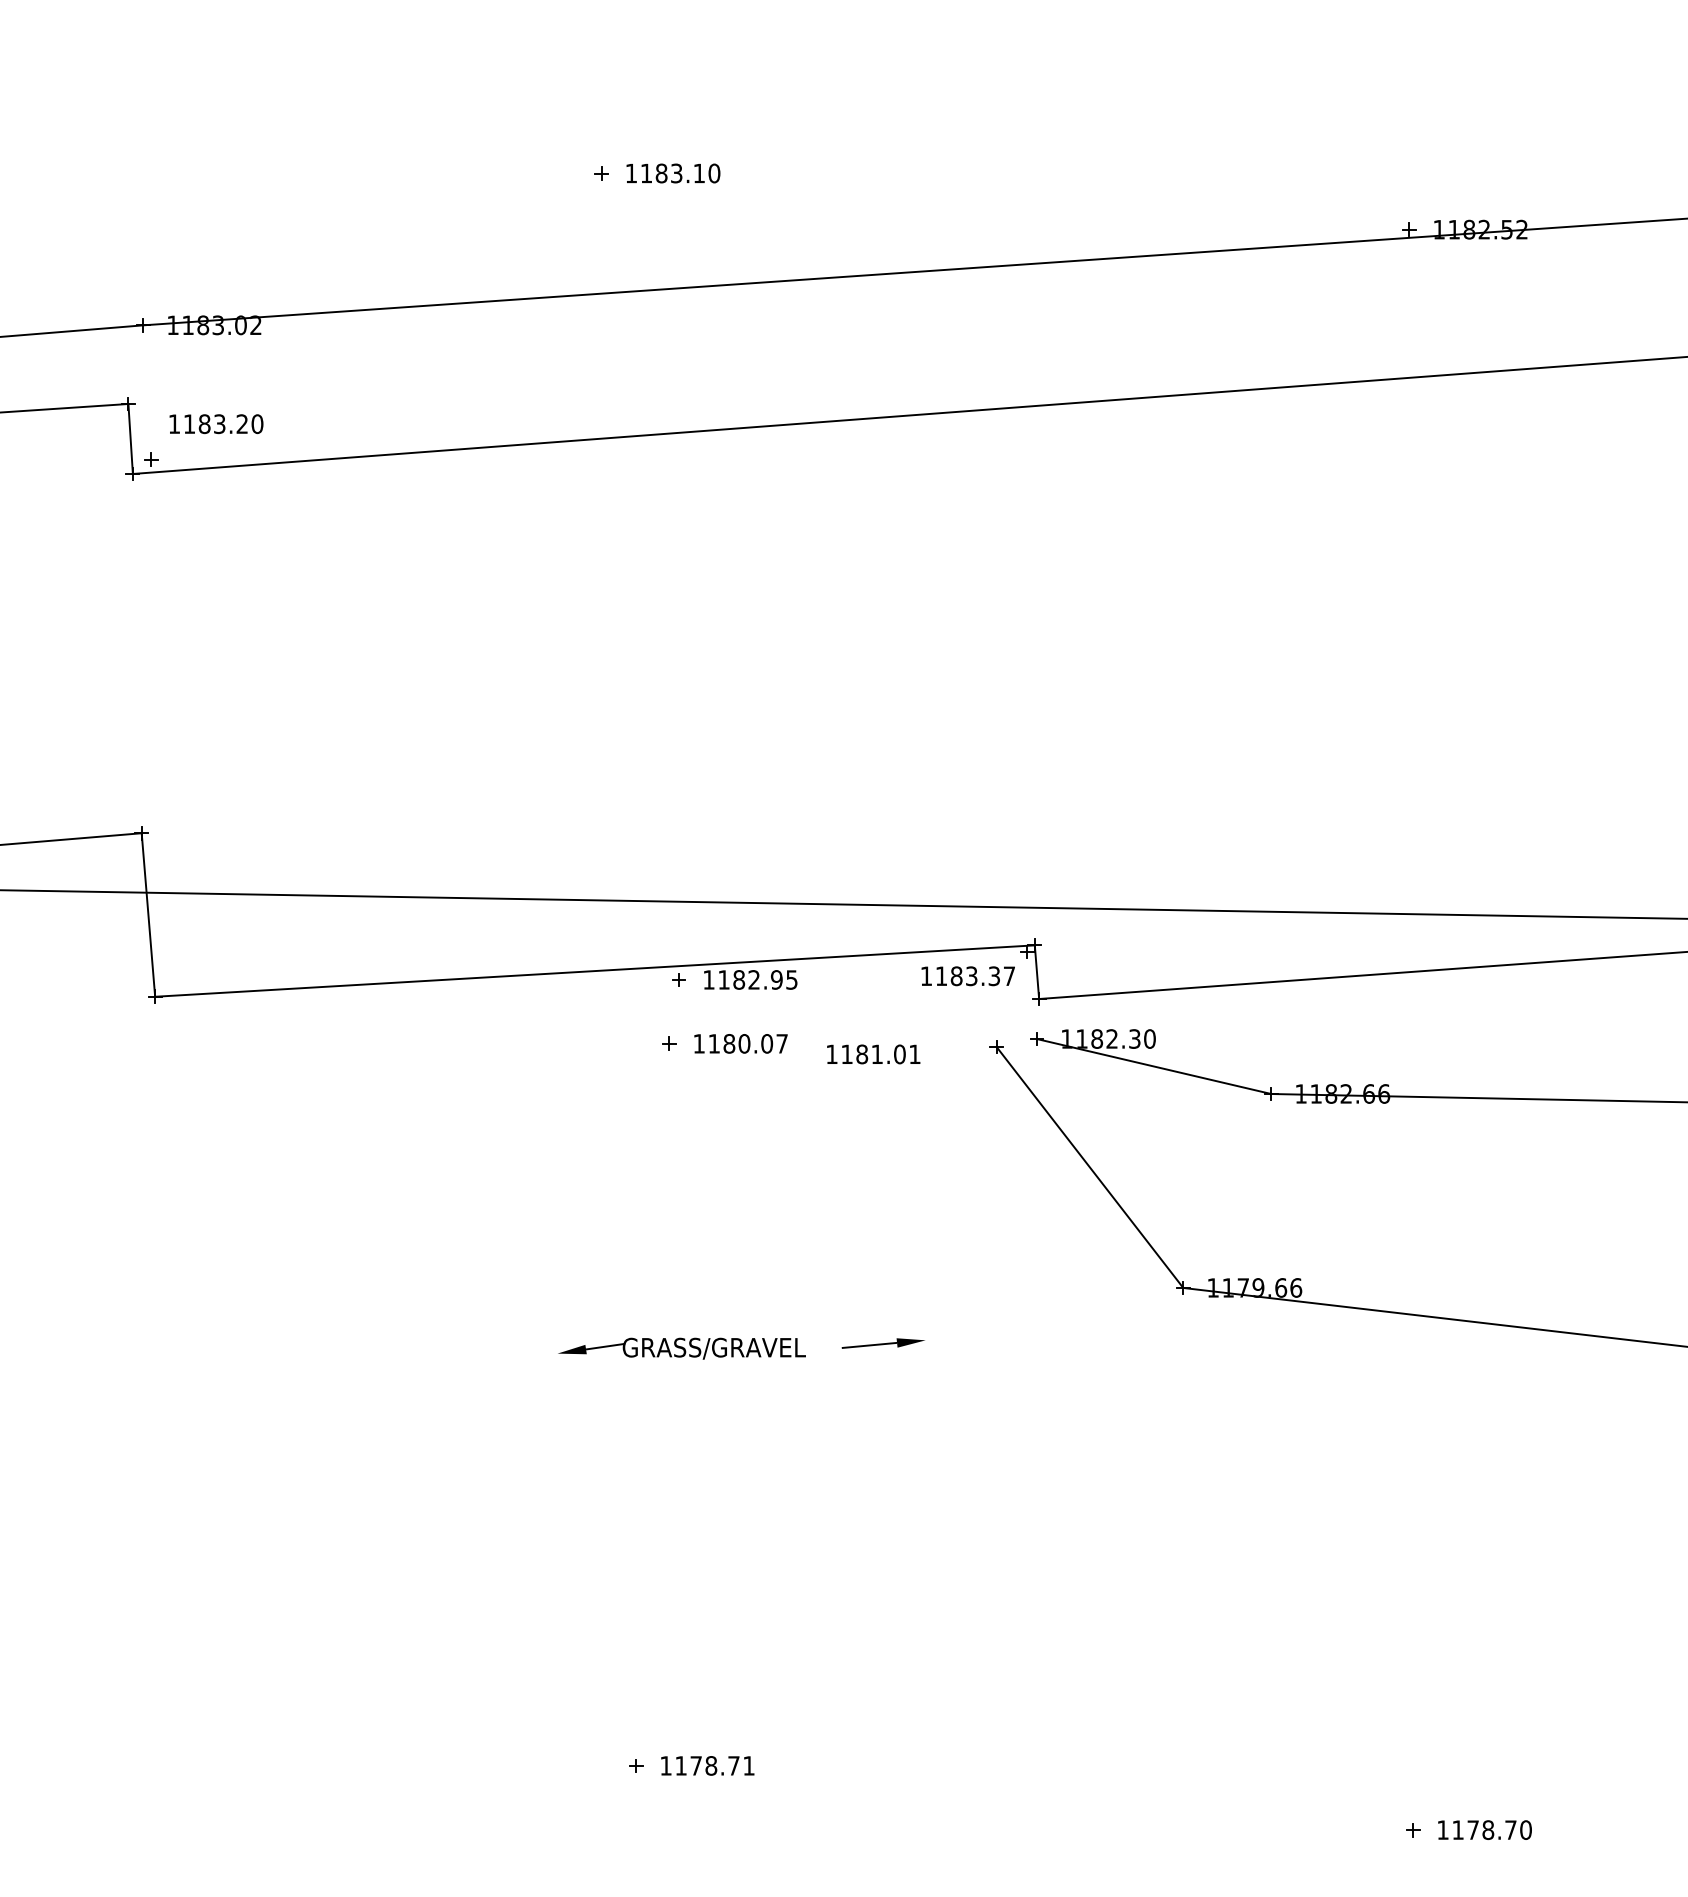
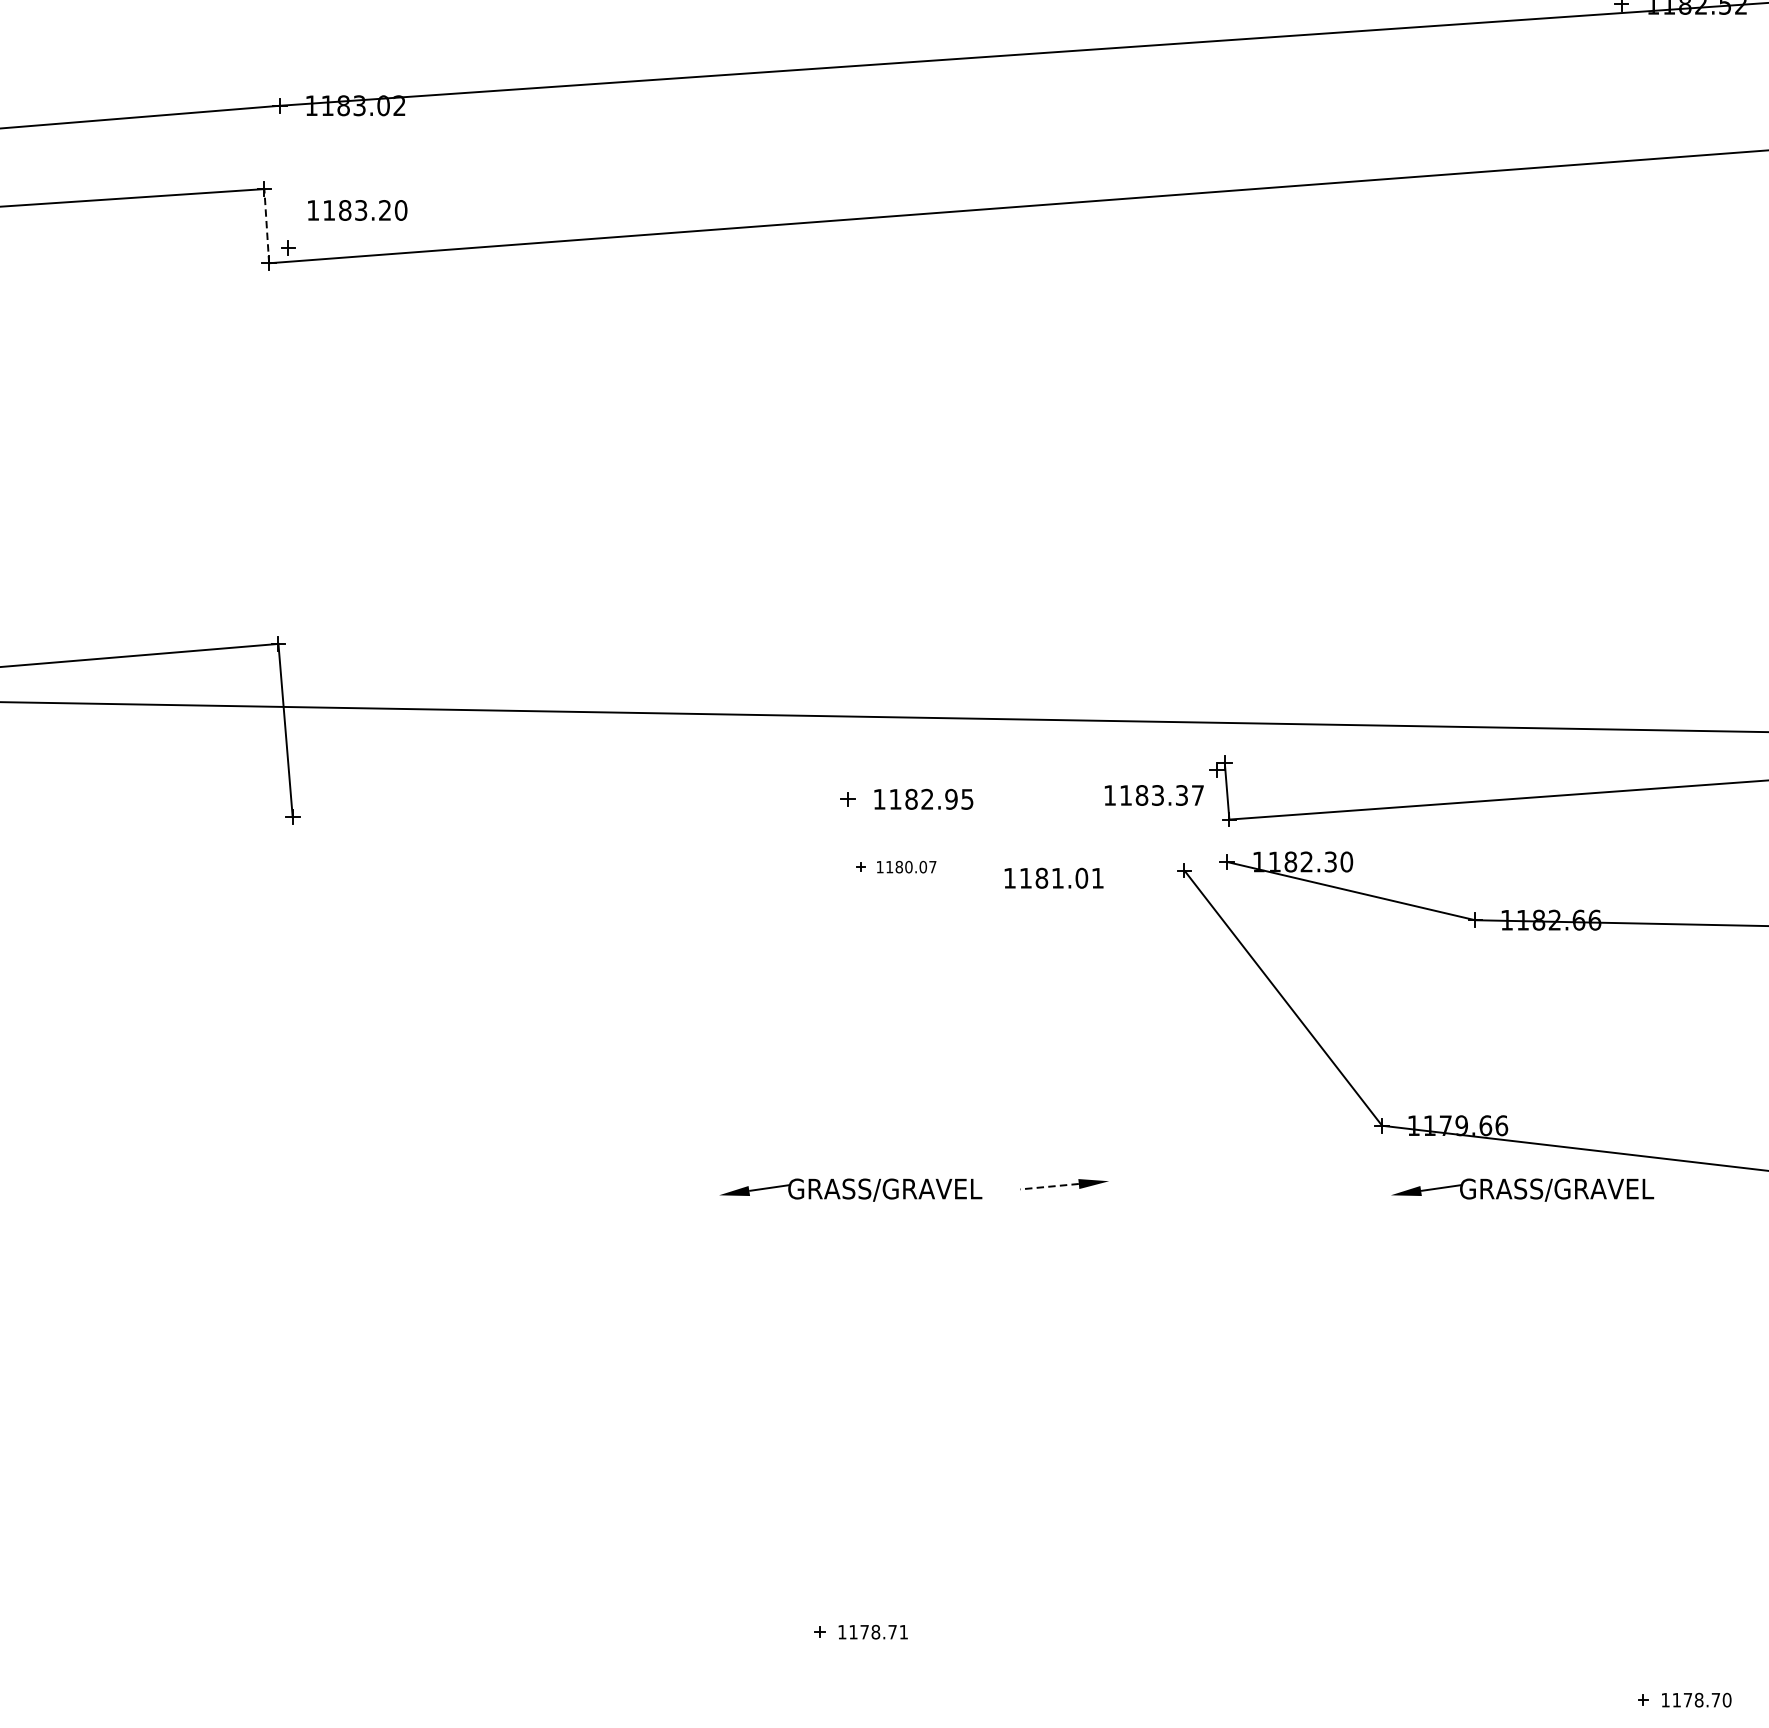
line: (130, 438) -> (266, 225), solid -> dashed
line: (594, 970) -> (758, 789), removed
part: (724, 1043) -> (895, 866), size x0.6
line: (869, 1345) -> (1049, 1186), solid -> dashed
part: (1315, 1348) -> (1522, 1189), added
part: (691, 1765) -> (861, 1631), size x0.7
part: (1468, 1829) -> (1684, 1699), size x0.7

